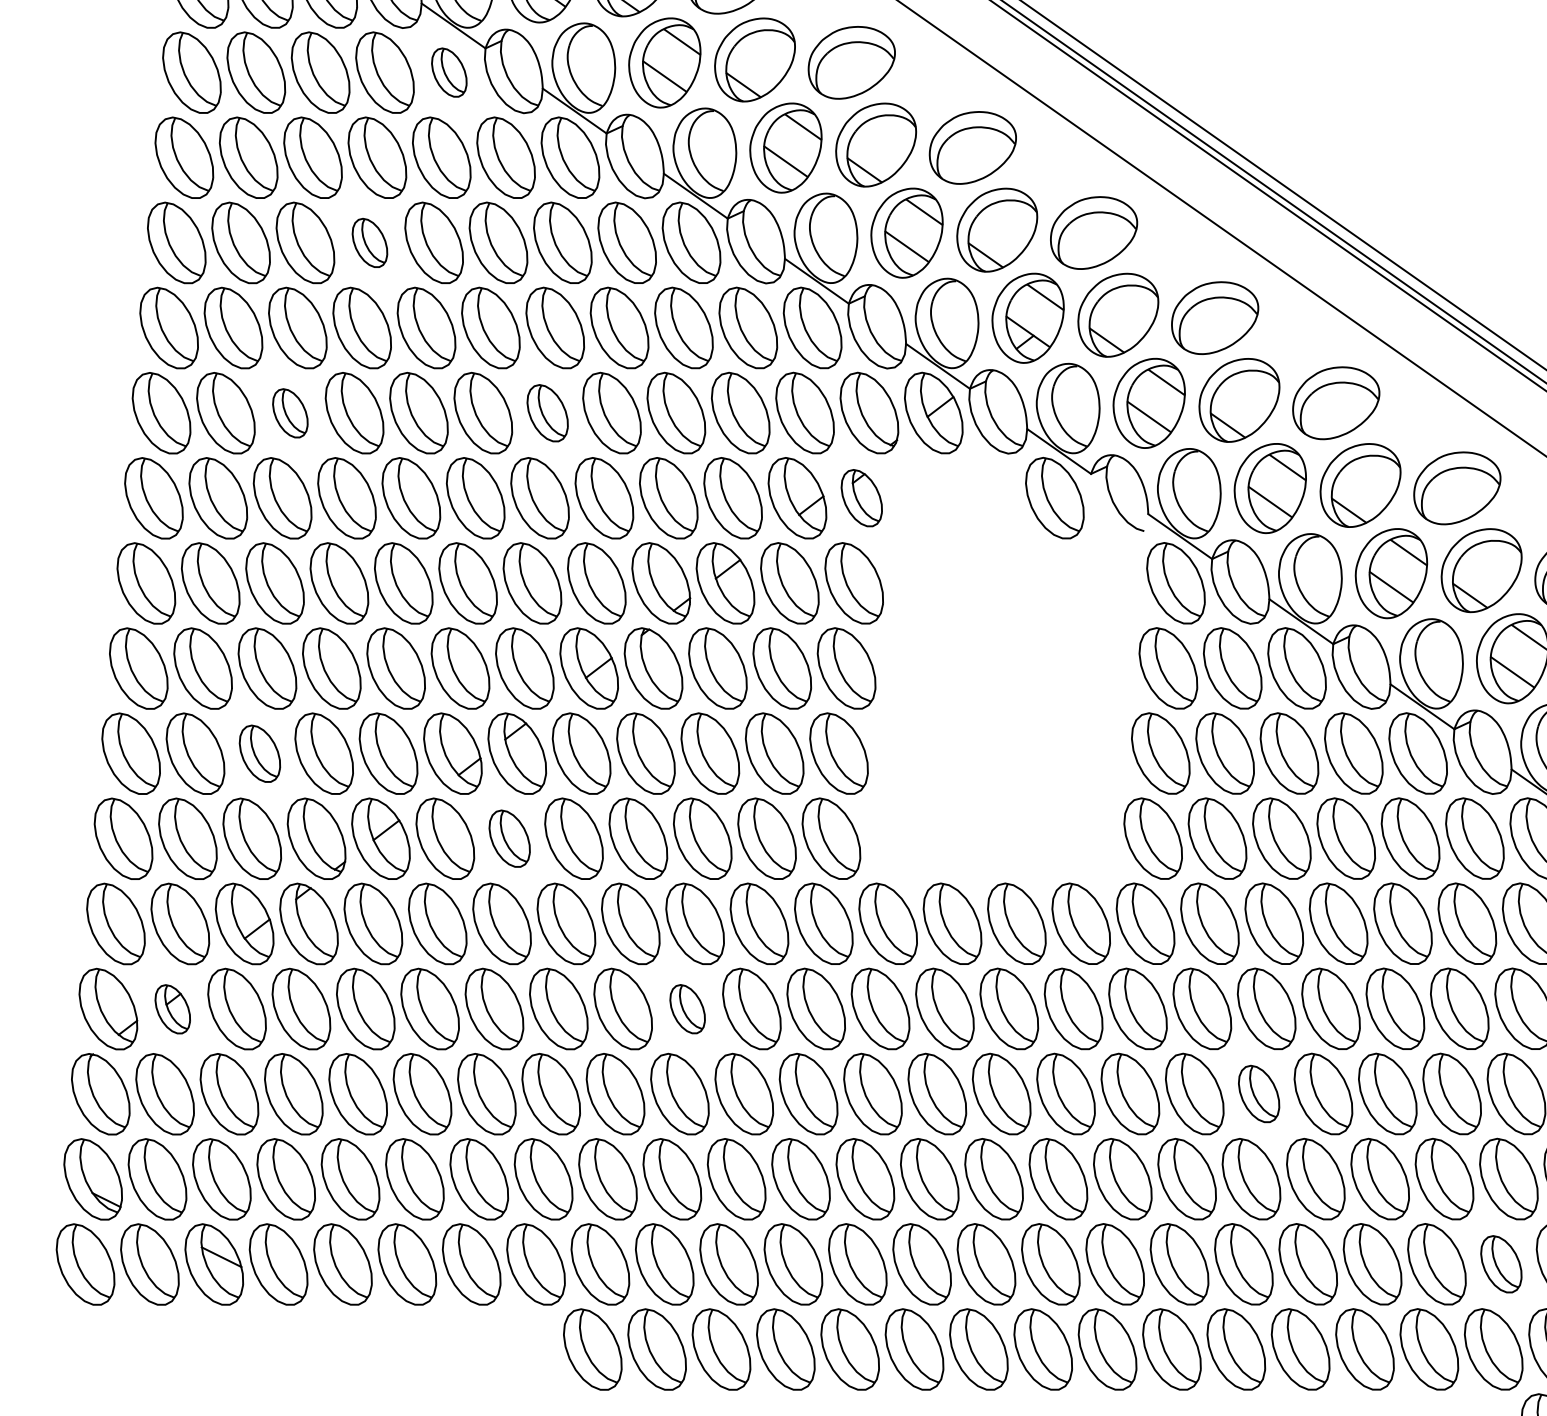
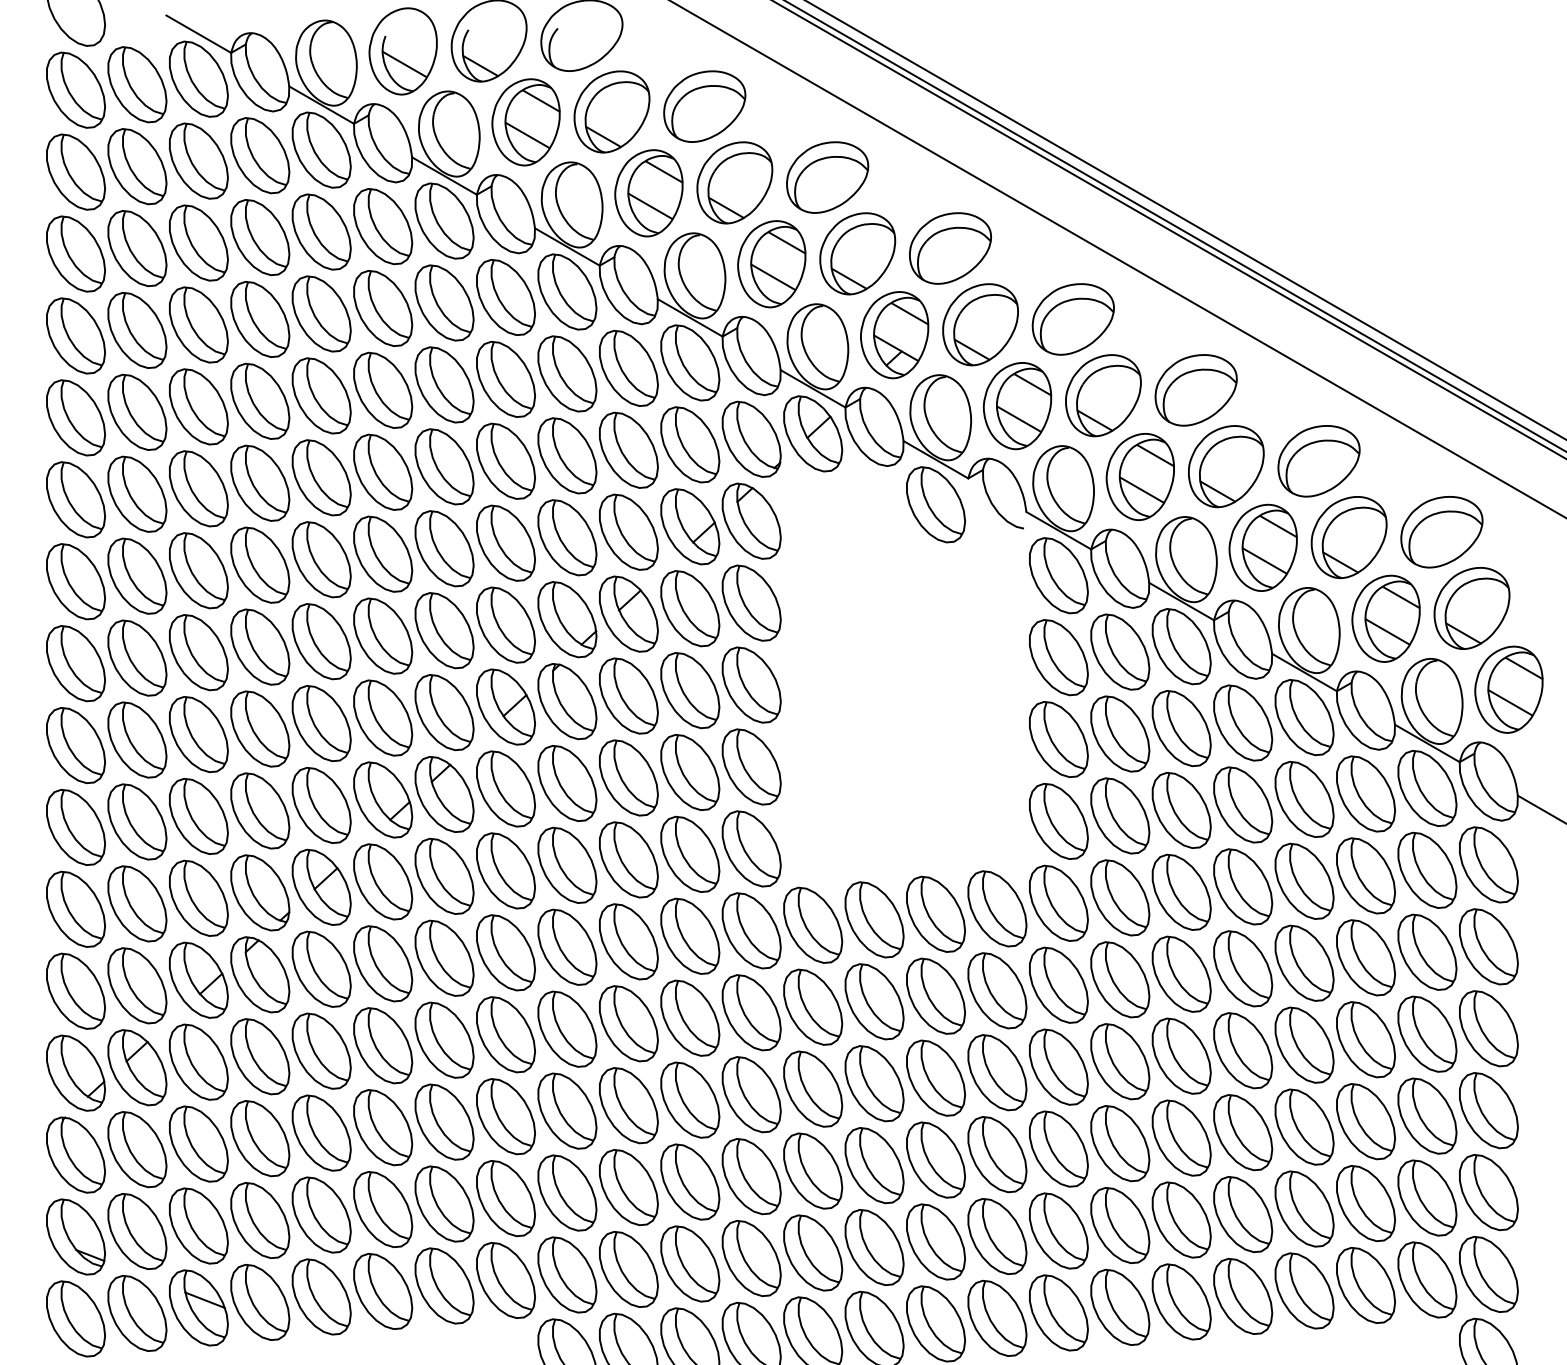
part: (449, 72) -> (321, 149), size x1.67
part: (370, 243) -> (260, 319), size x1.67
part: (290, 412) -> (198, 488), size x1.67
part: (547, 412) -> (444, 466), size x1.43
part: (861, 497) -> (751, 520), size x1.43
part: (259, 753) -> (198, 816), size x1.43
part: (509, 837) -> (444, 875), size x1.43
part: (687, 1008) -> (628, 1023), size x1.67
part: (172, 1009) -> (137, 1067), size x1.67
part: (1259, 1093) -> (1181, 1055), size x1.43
part: (1501, 1263) -> (1427, 1197), size x1.43

